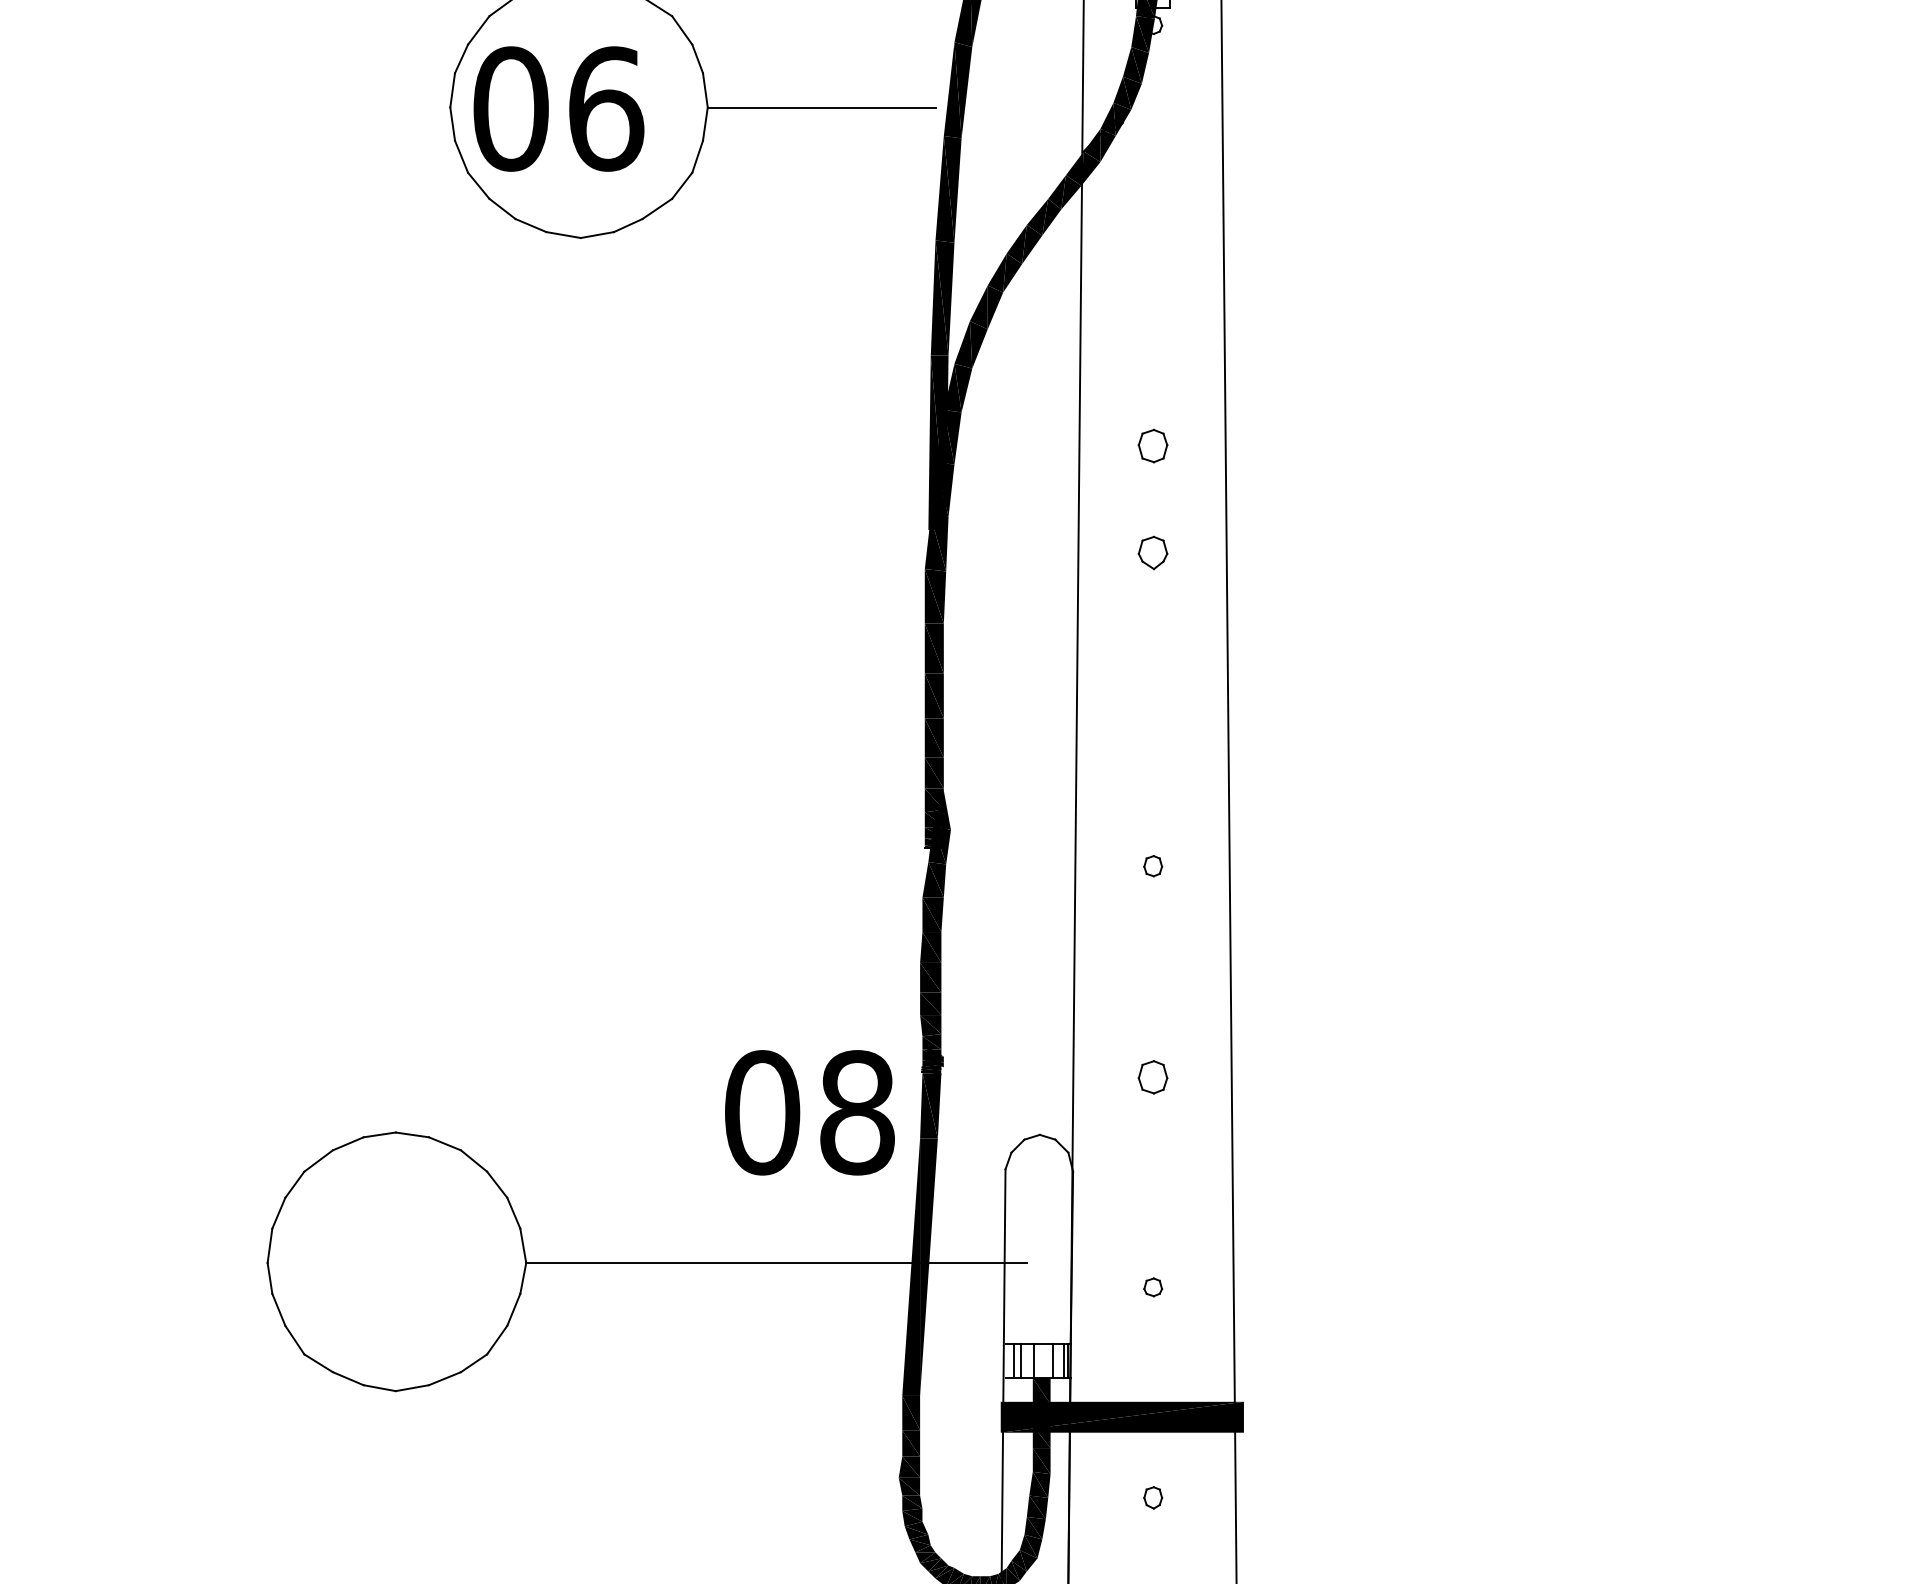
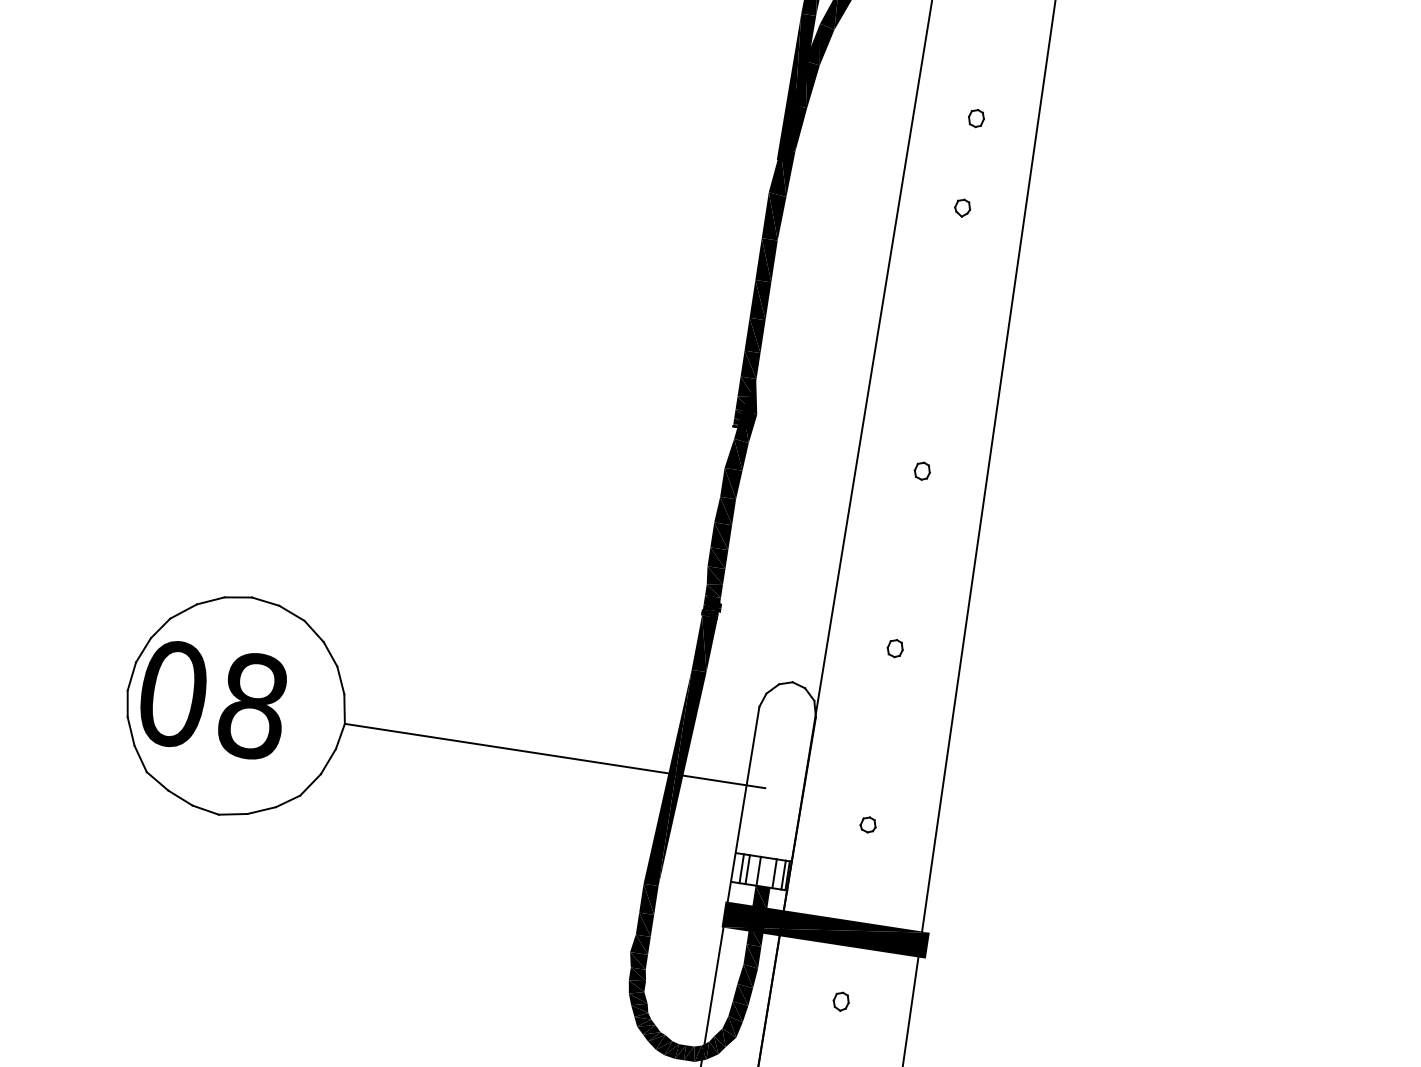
part: (1153, 446) -> (976, 118), size x0.62
part: (1153, 552) -> (962, 207), size x0.62
part: (1153, 1077) -> (895, 648), size x0.62
text: (809, 1112) -> (212, 699), moved

